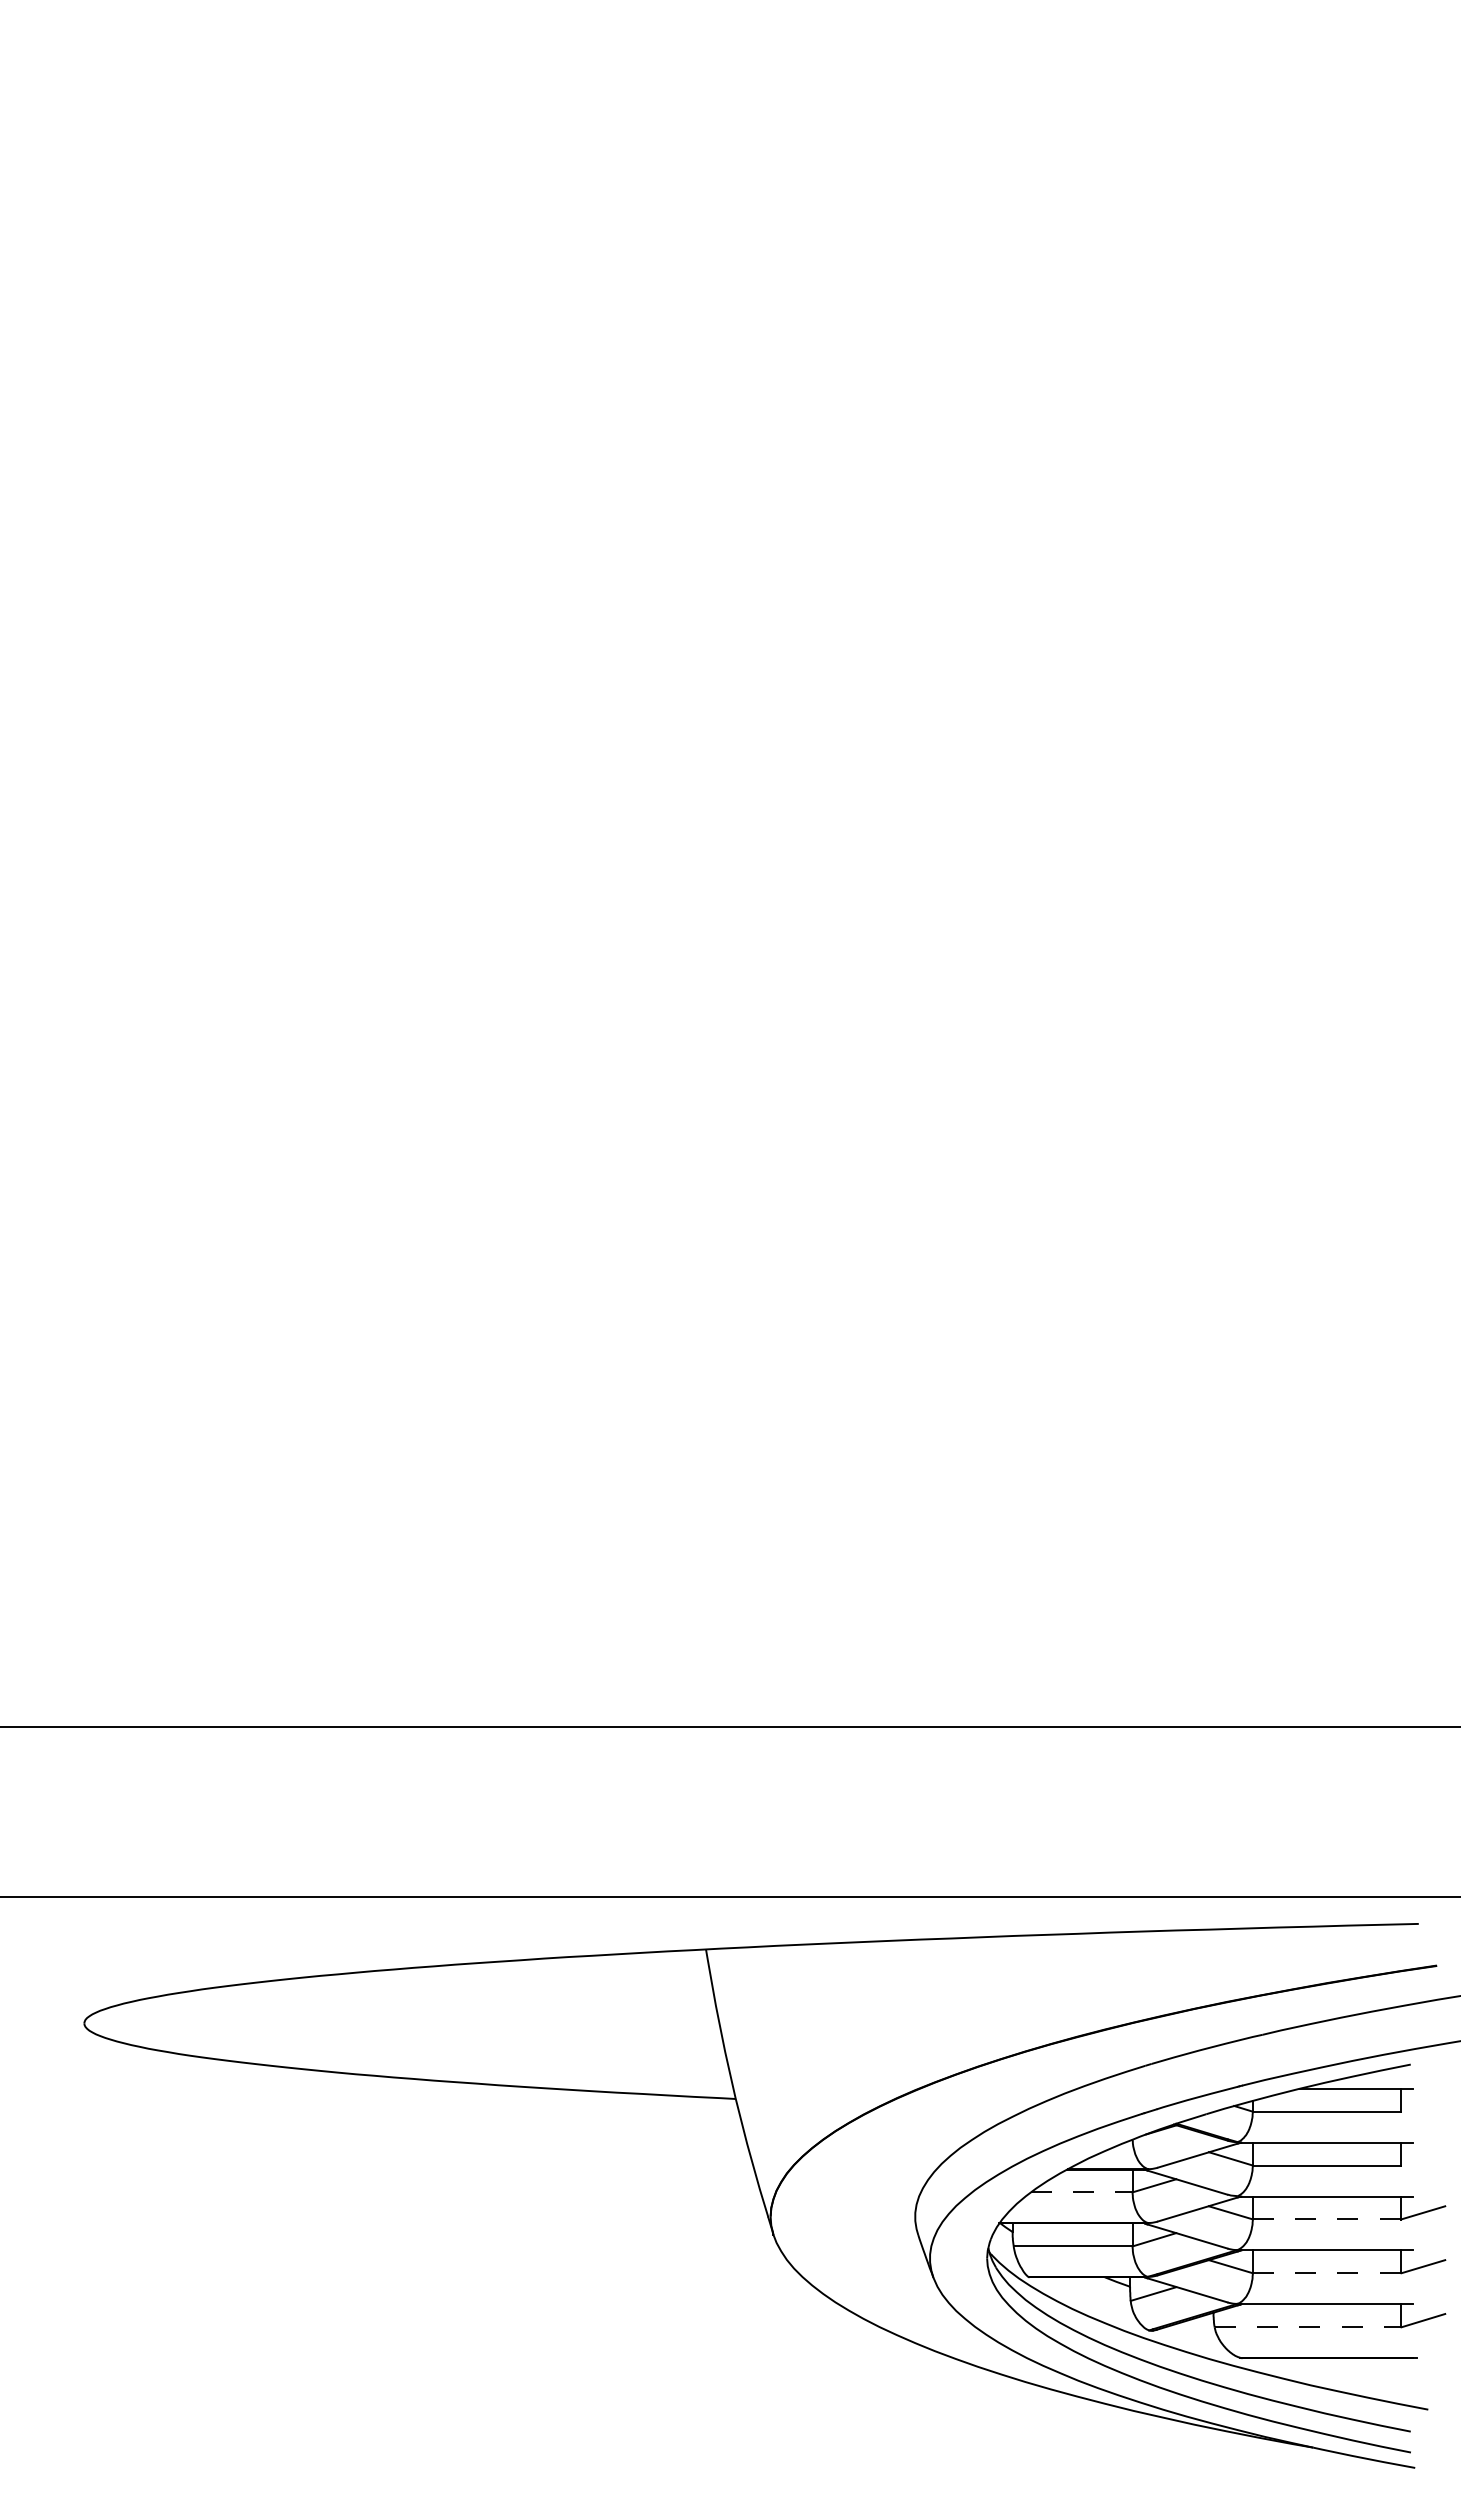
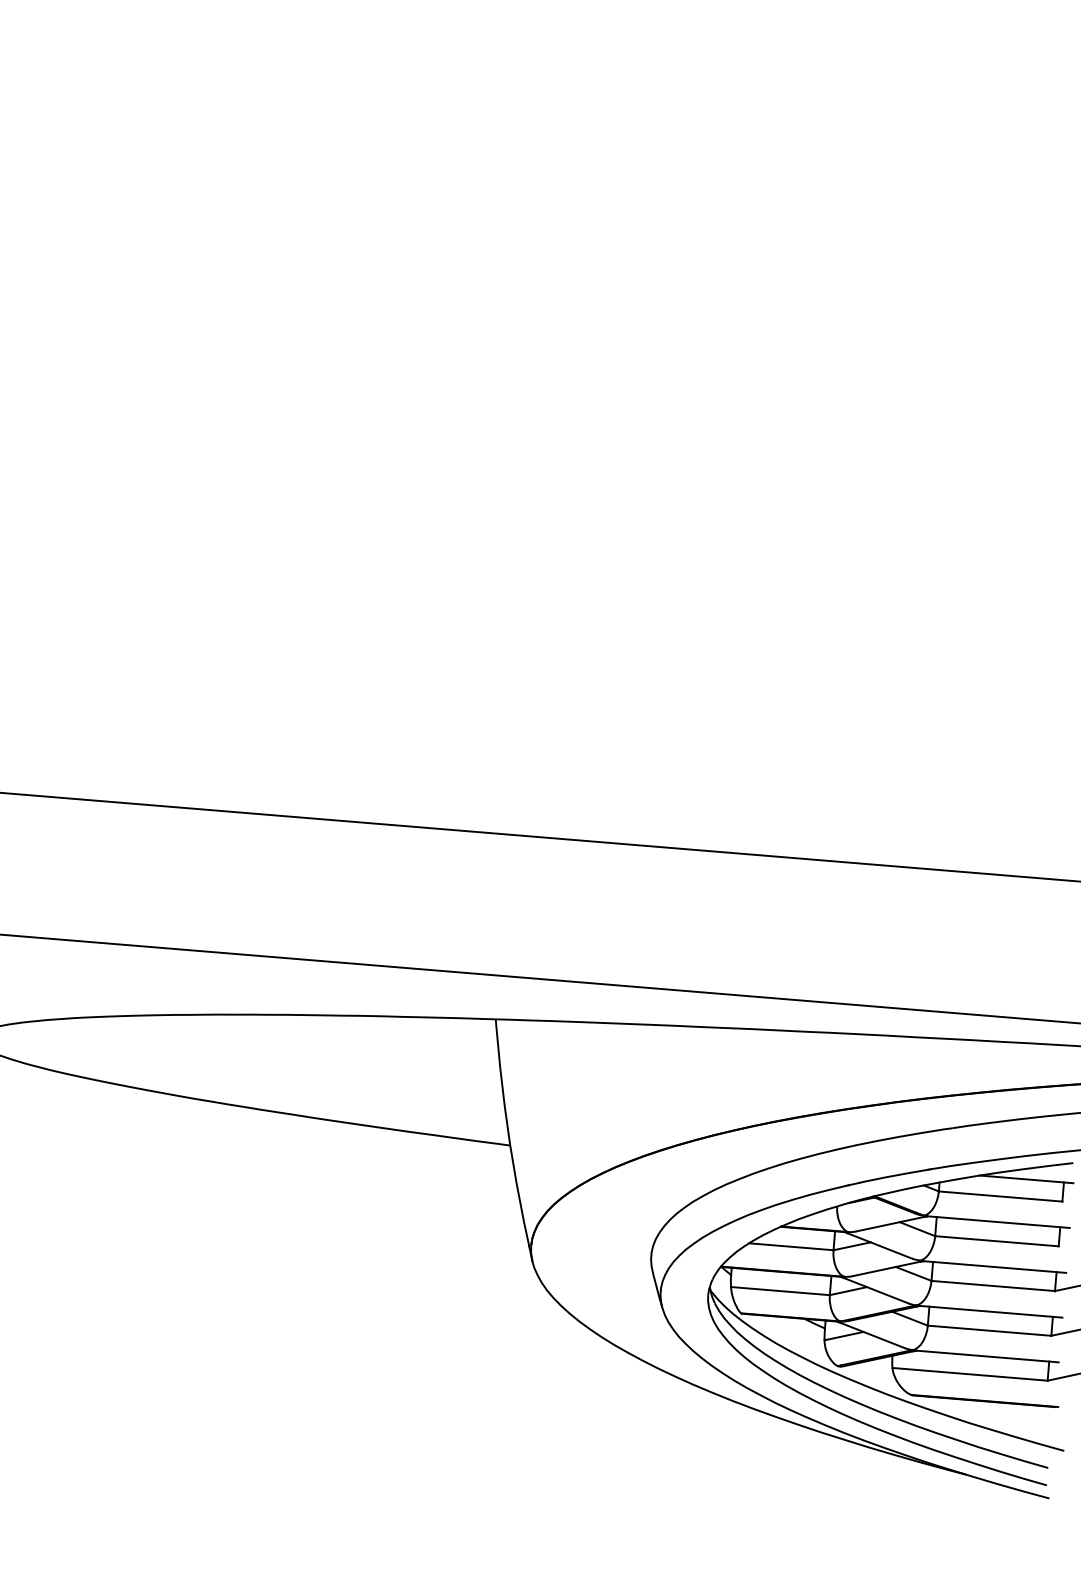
line: (1081, 2192) -> (791, 1246), dashed -> solid
line: (1327, 2219) -> (993, 1286), dashed -> solid
line: (1327, 2273) -> (989, 1330), dashed -> solid
line: (1308, 2327) -> (970, 1374), dashed -> solid

